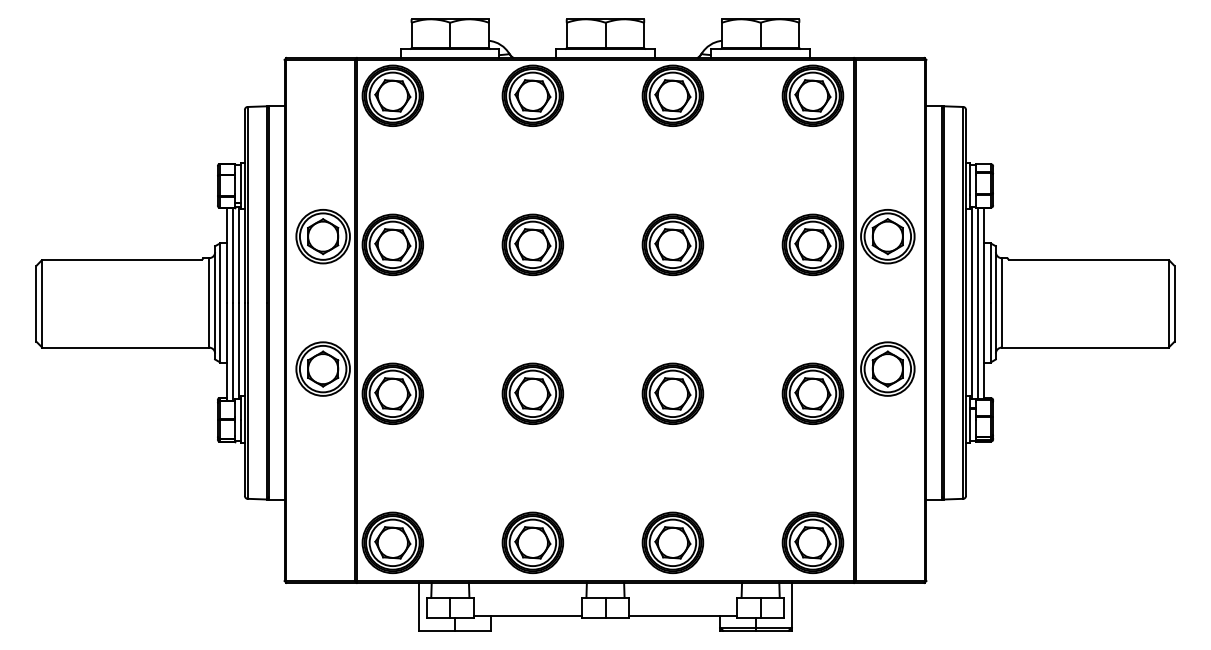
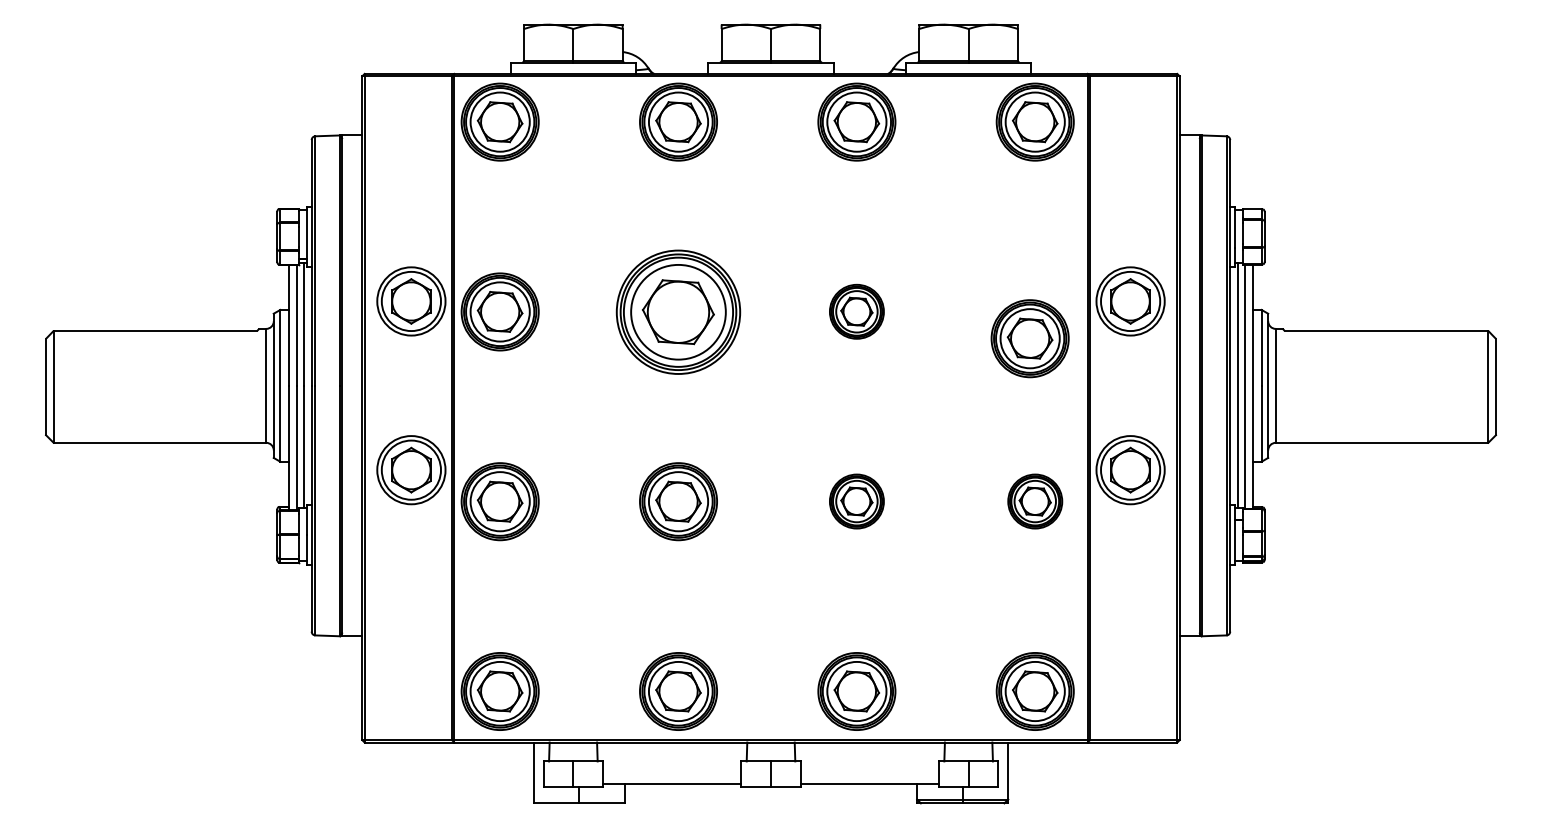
part: (532, 244) -> (678, 311), size x1.6
part: (672, 244) -> (856, 311), size x0.7
part: (812, 244) -> (1029, 338), moved
part: (672, 393) -> (856, 501), size x0.7
part: (812, 393) -> (1034, 501), size x0.7

